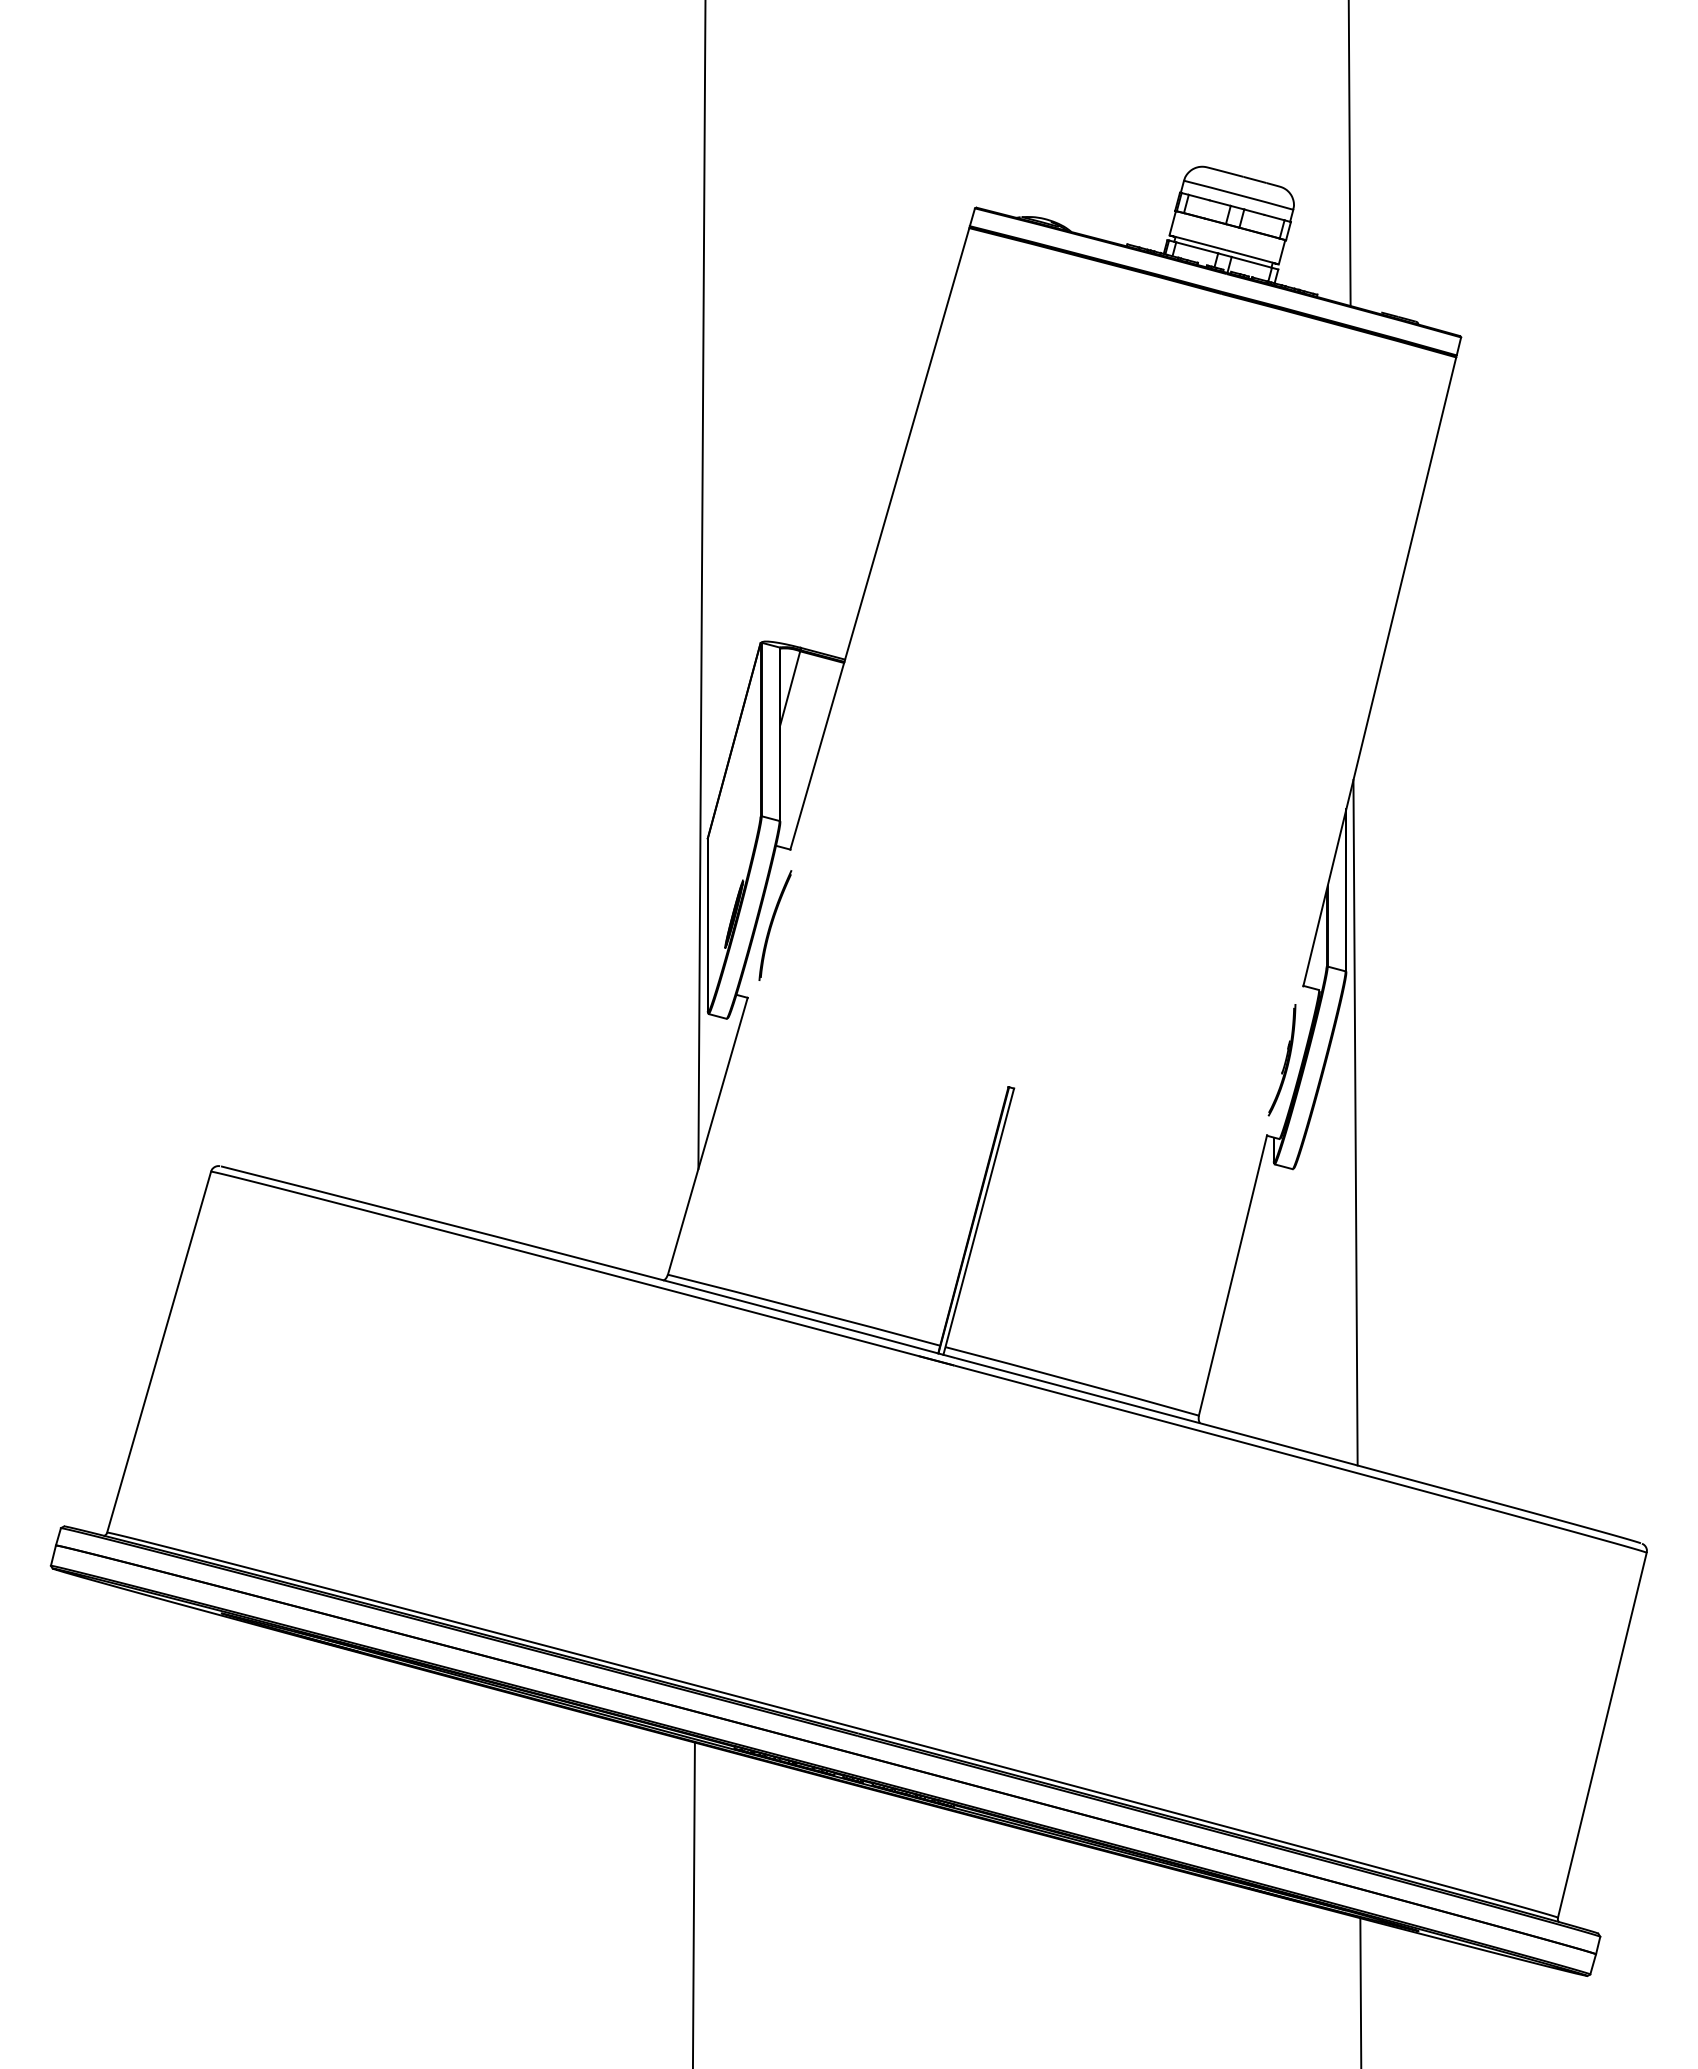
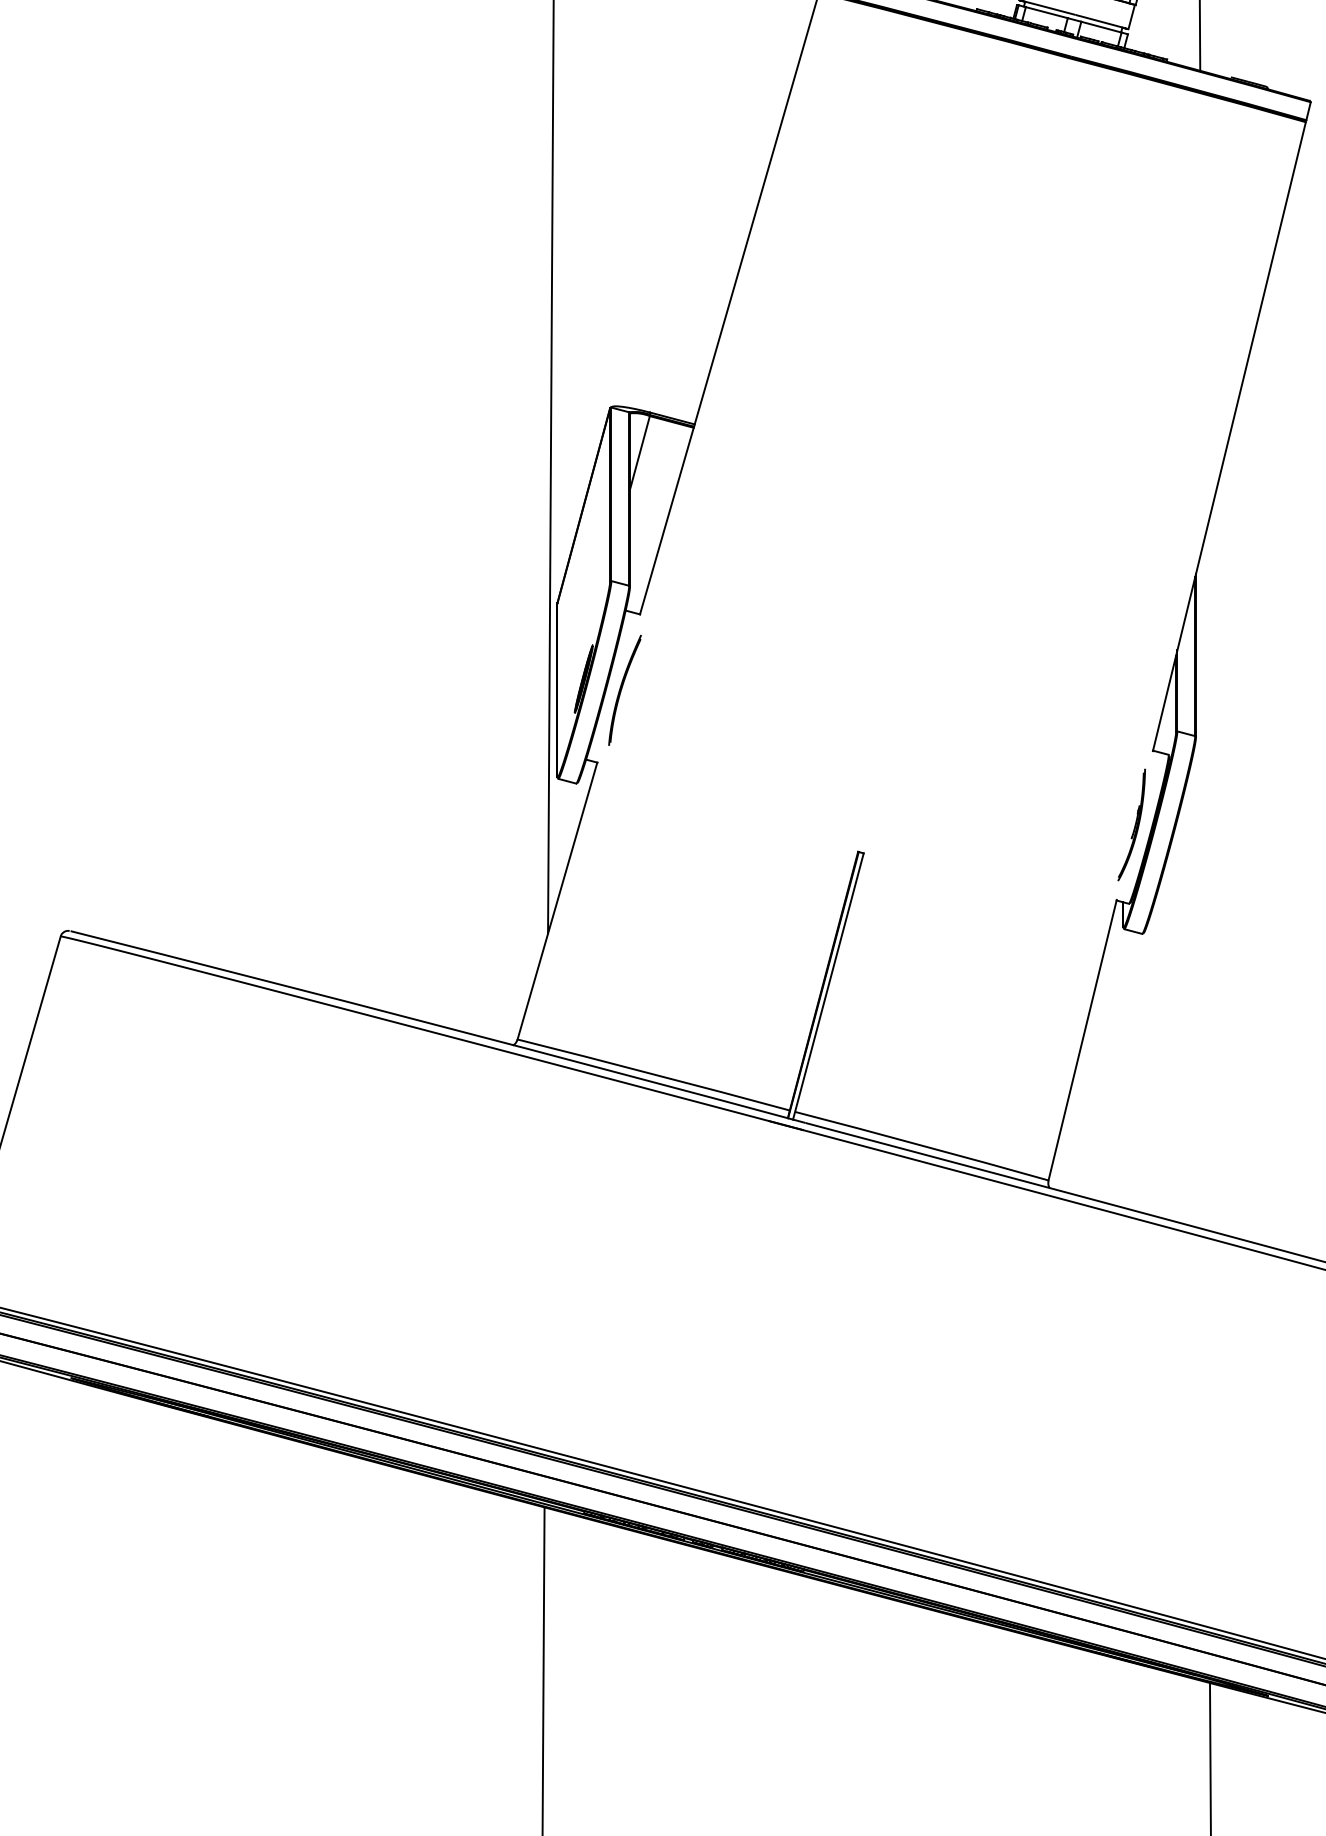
line: (1355, 1122) -> (1205, 887), removed

